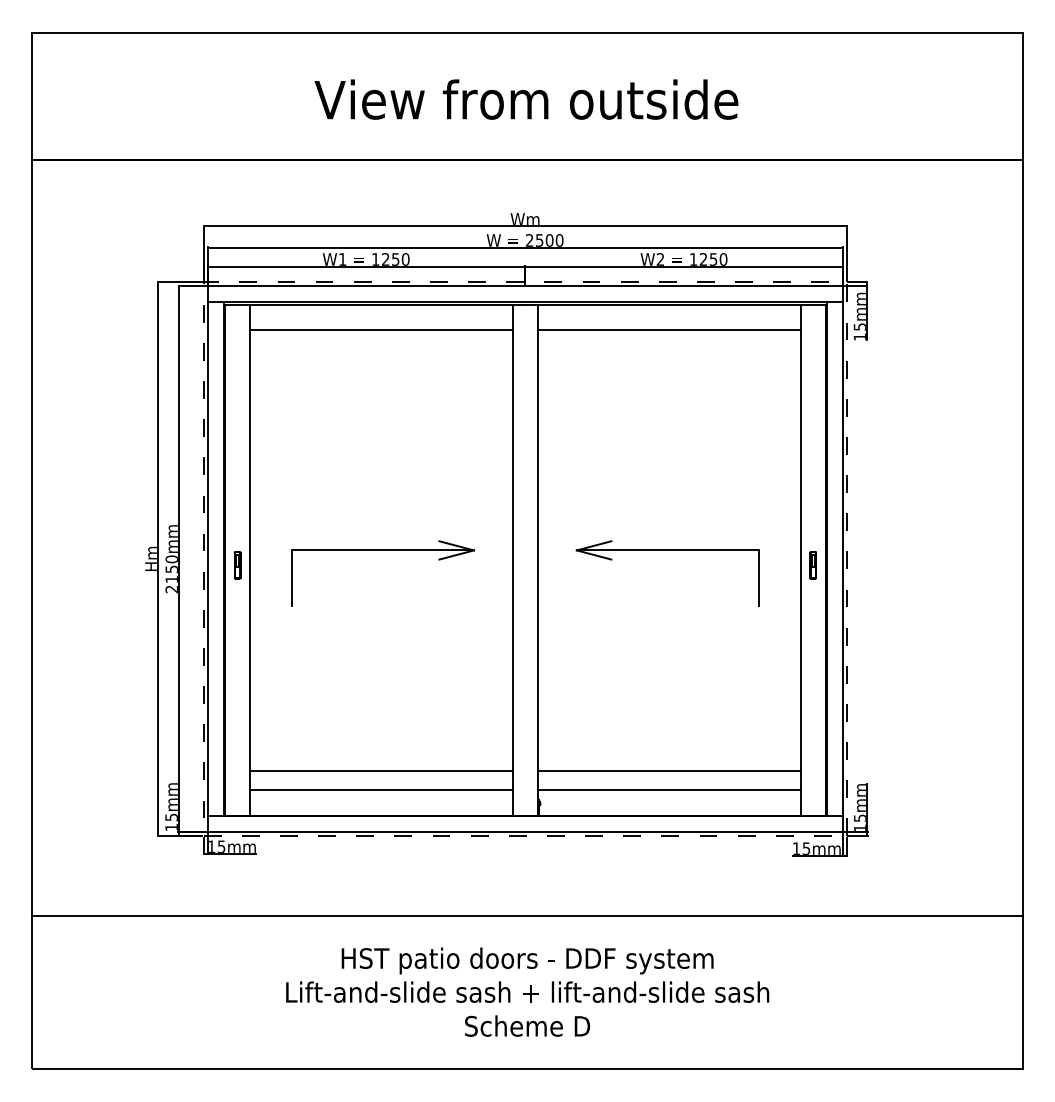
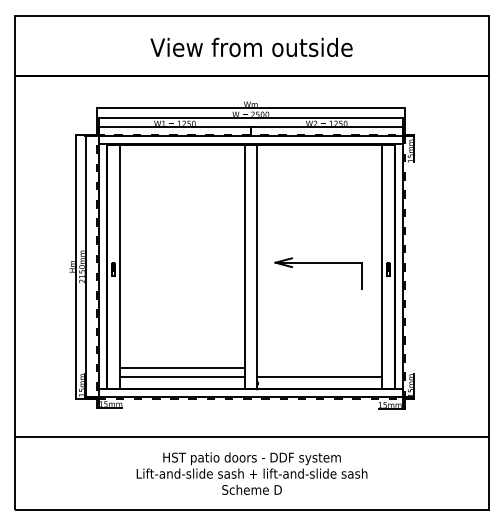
line: (379, 330) -> (181, 157), removed
line: (668, 330) -> (319, 157), removed
part: (384, 552) -> (183, 263), removed
line: (668, 771) -> (319, 368), removed

